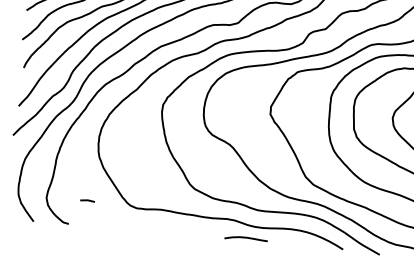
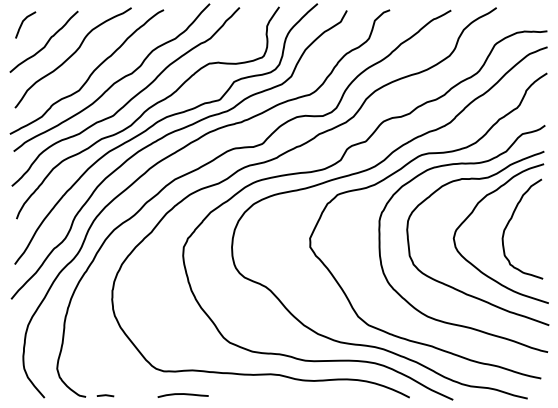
line: (87, 200) -> (105, 395), moved
curve: (245, 238) -> (182, 394), moved

